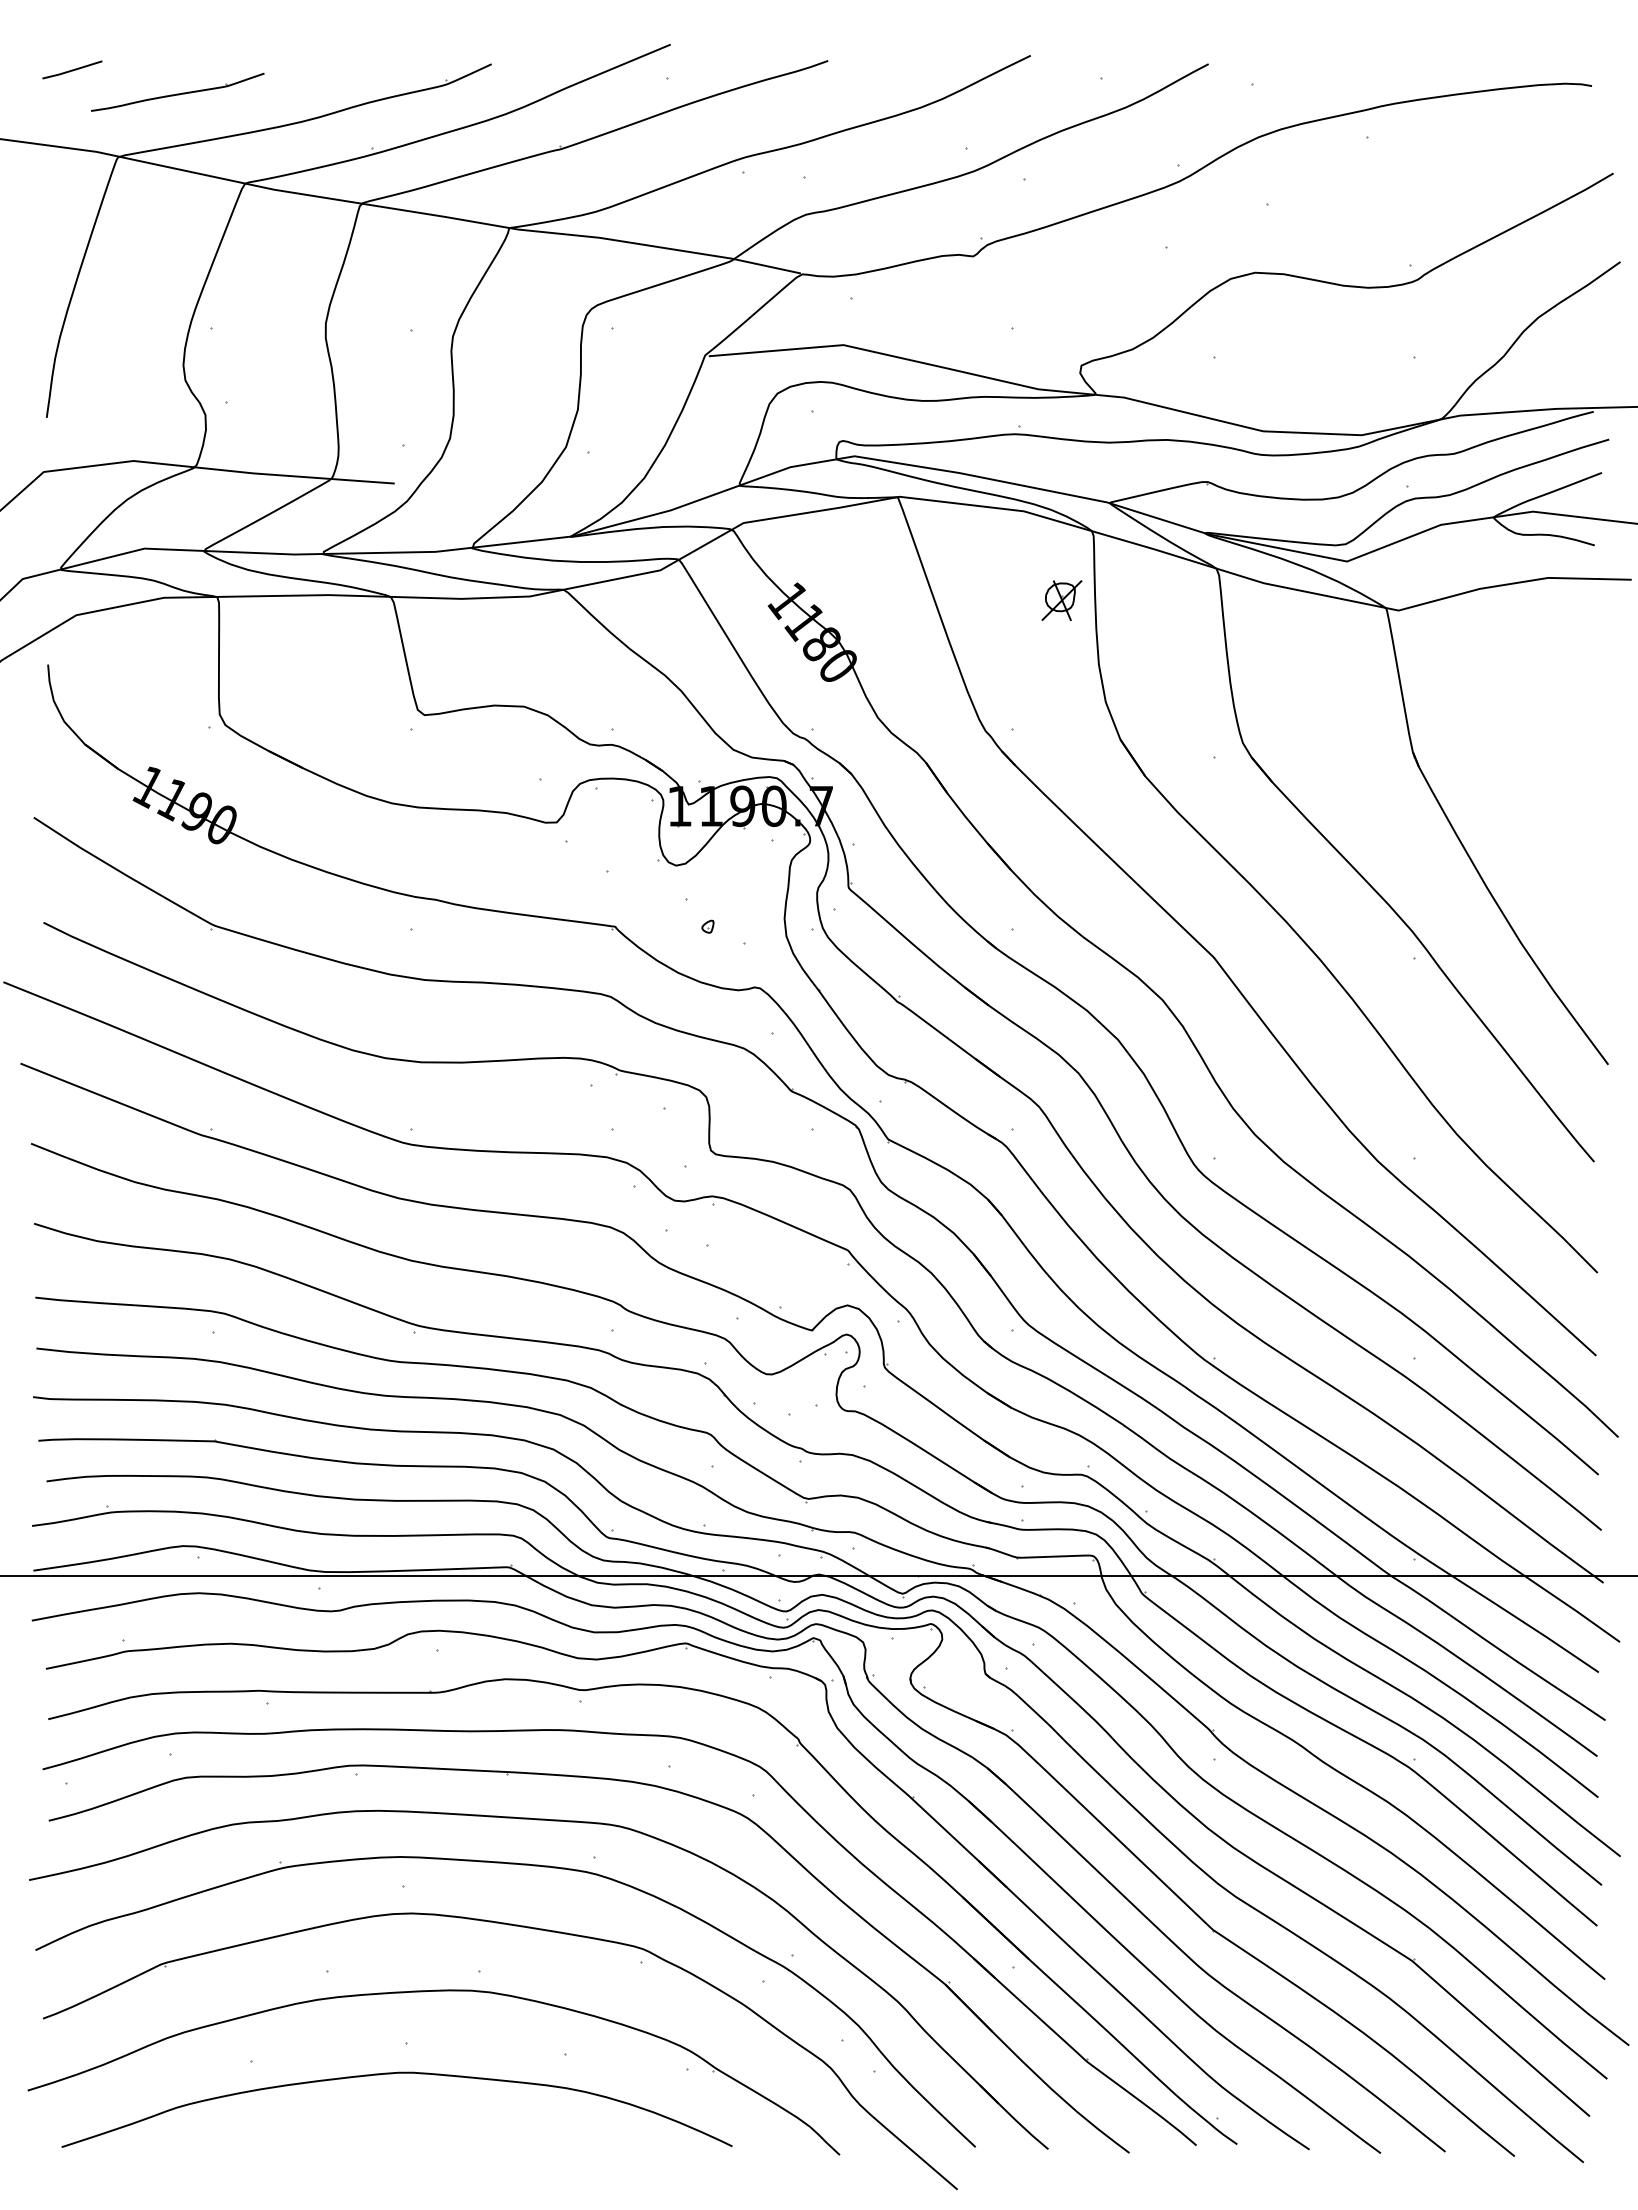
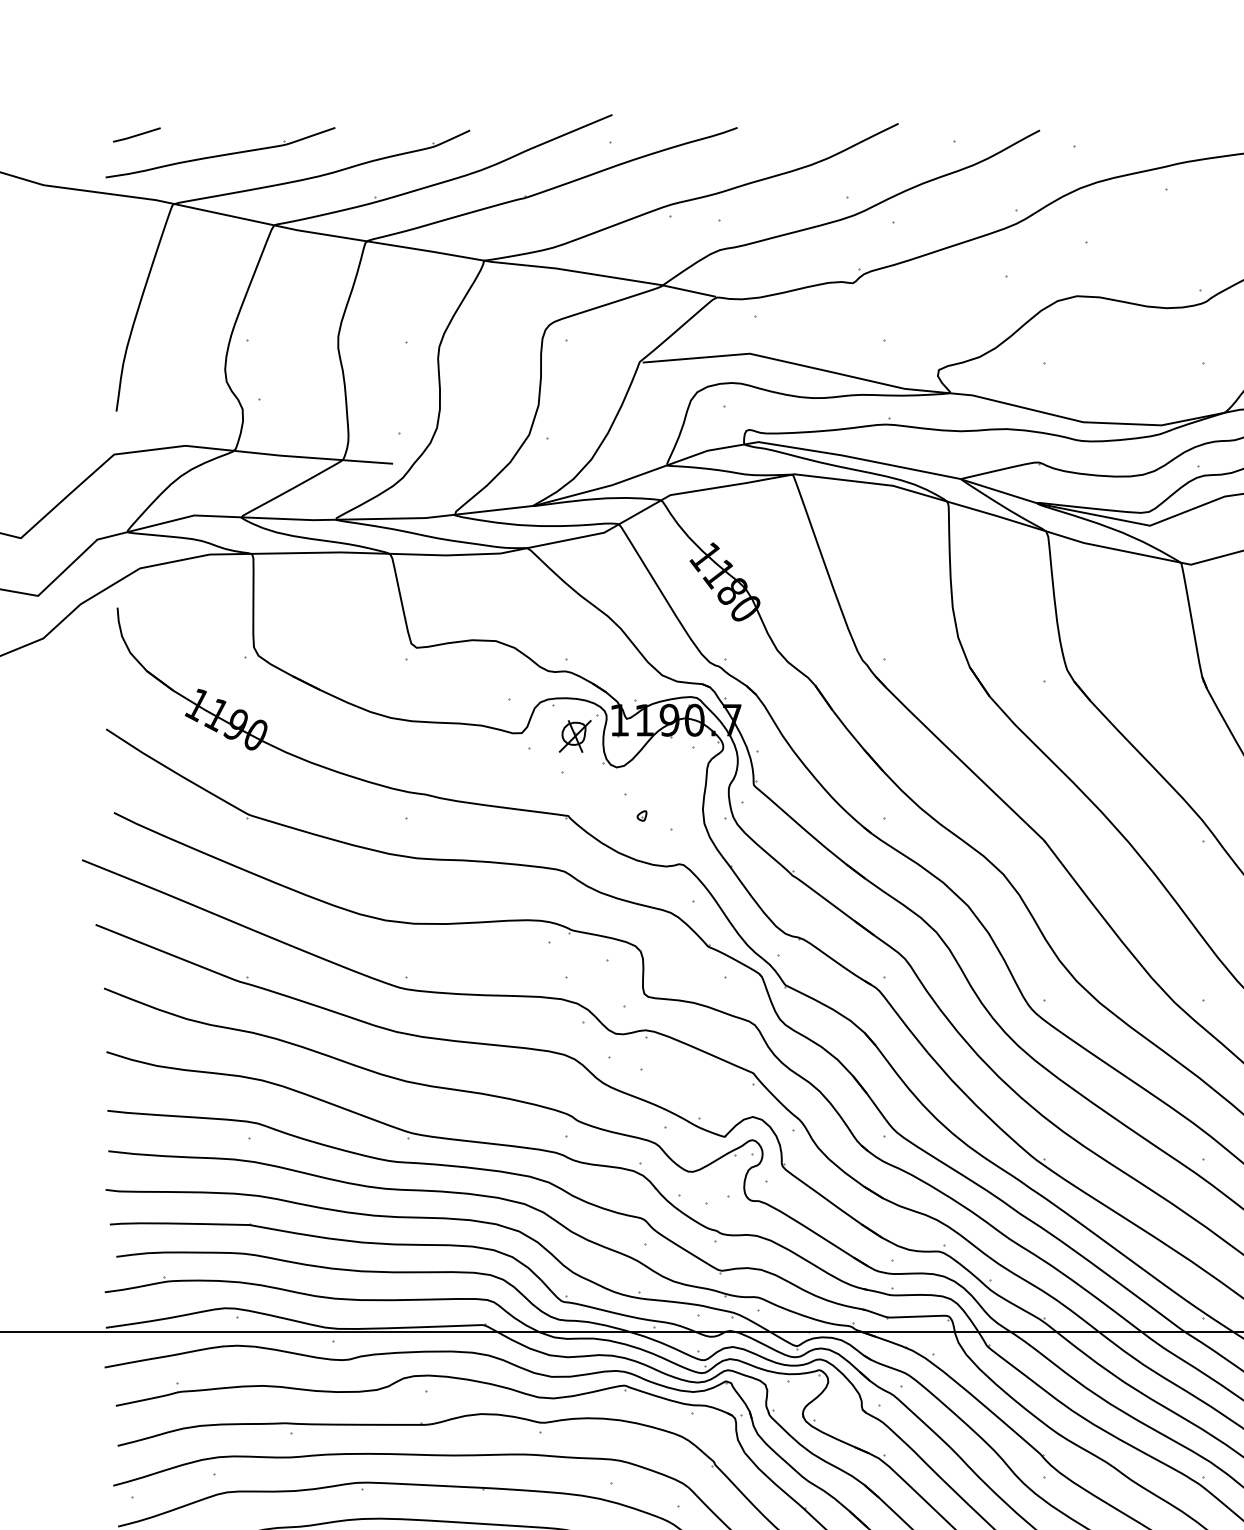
part: (177, 92) -> (220, 152), size x1.67
part: (1061, 600) -> (574, 736), moved

